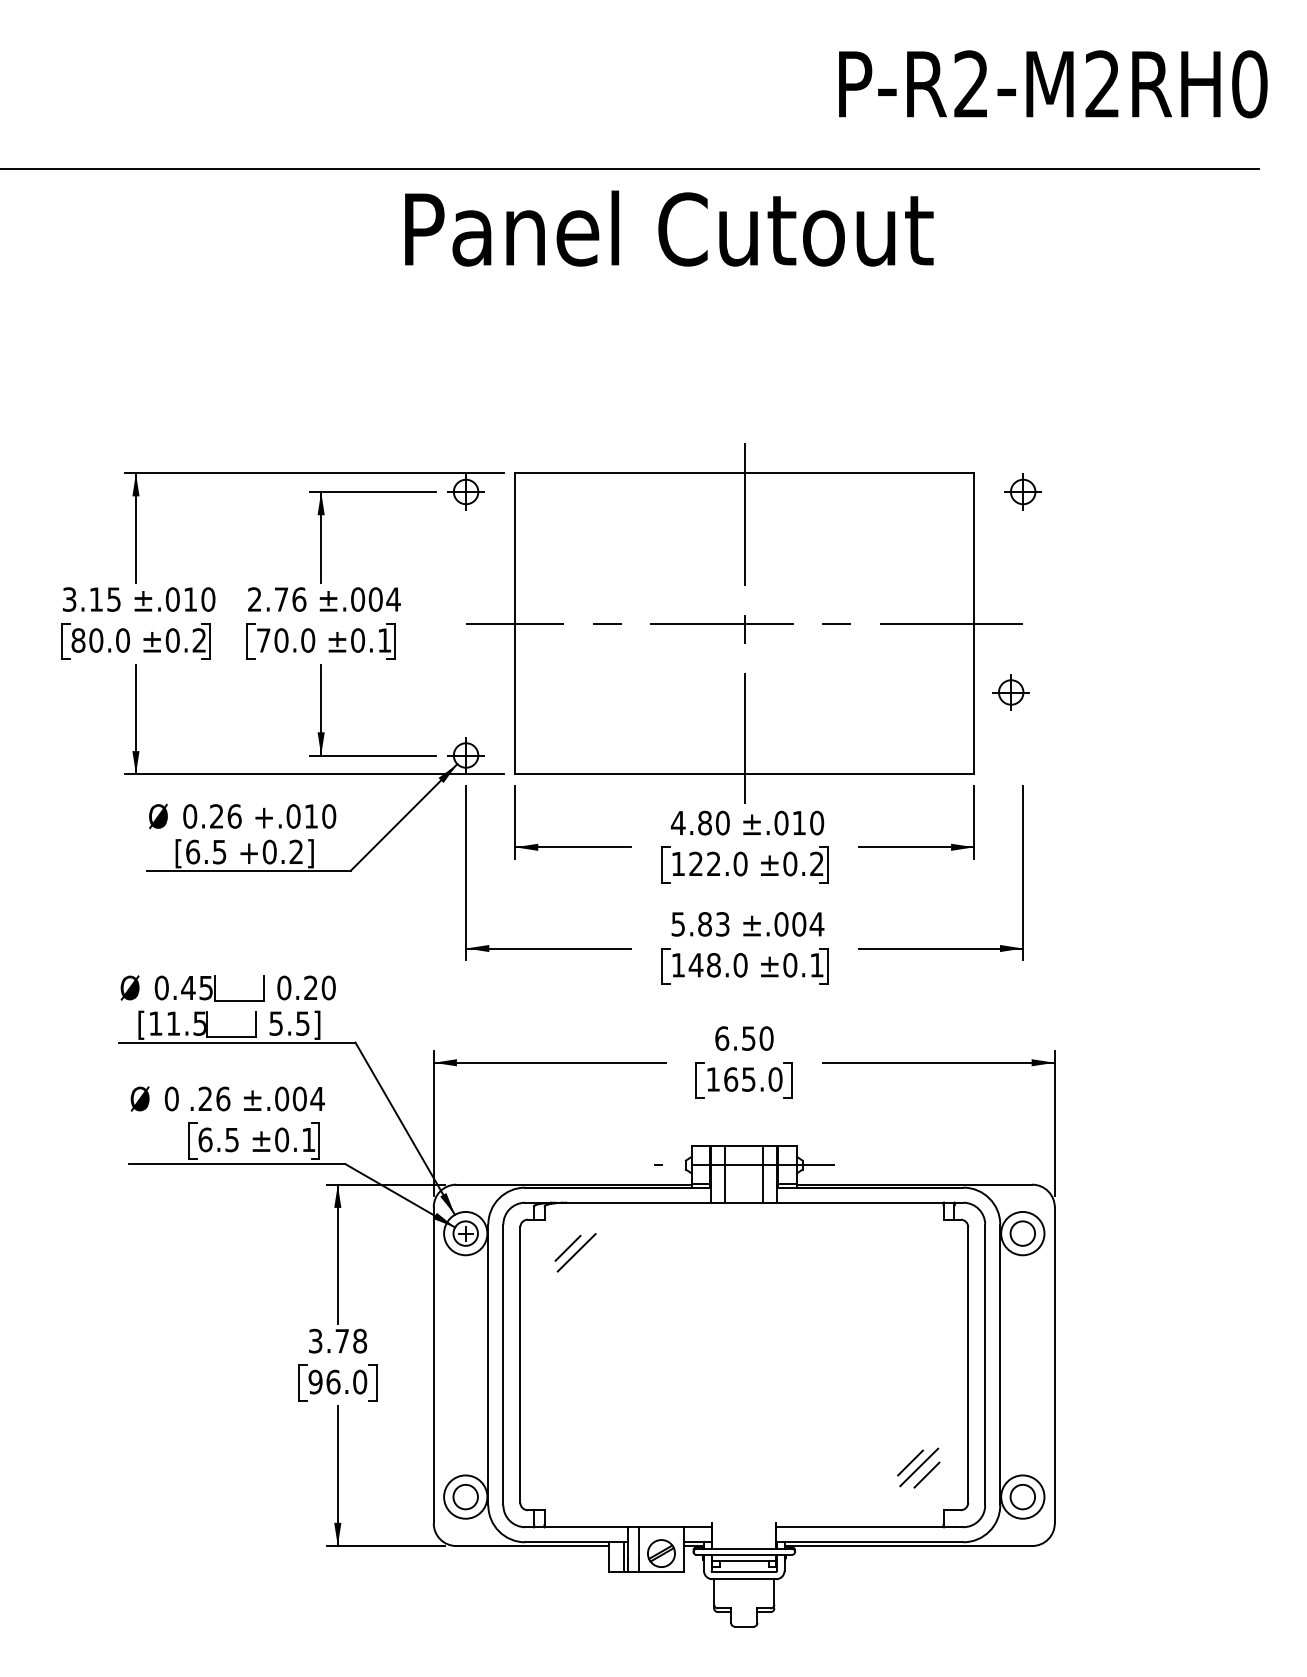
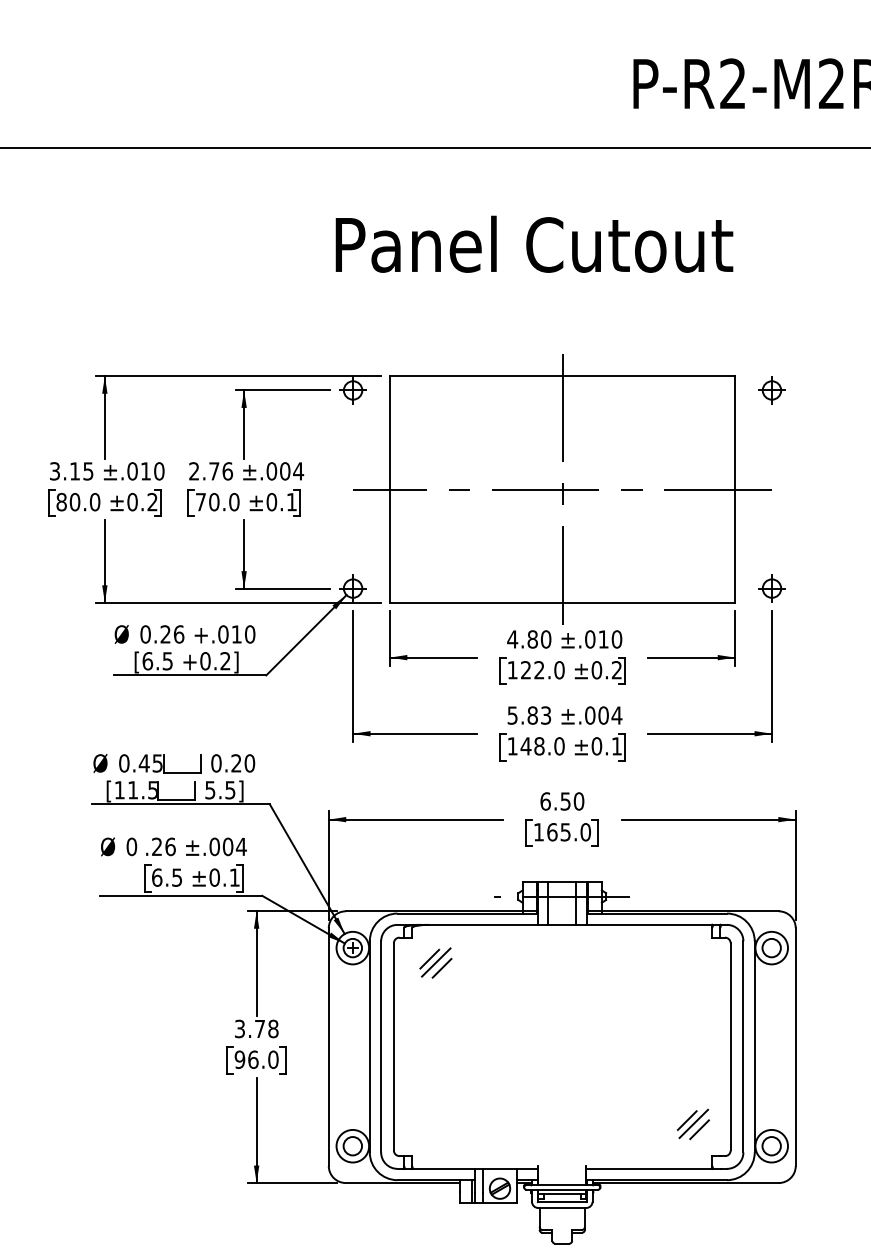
text: (669, 228) -> (534, 244), moved
part: (1010, 692) -> (771, 588), moved
line: (584, 1260) -> (442, 968), added

